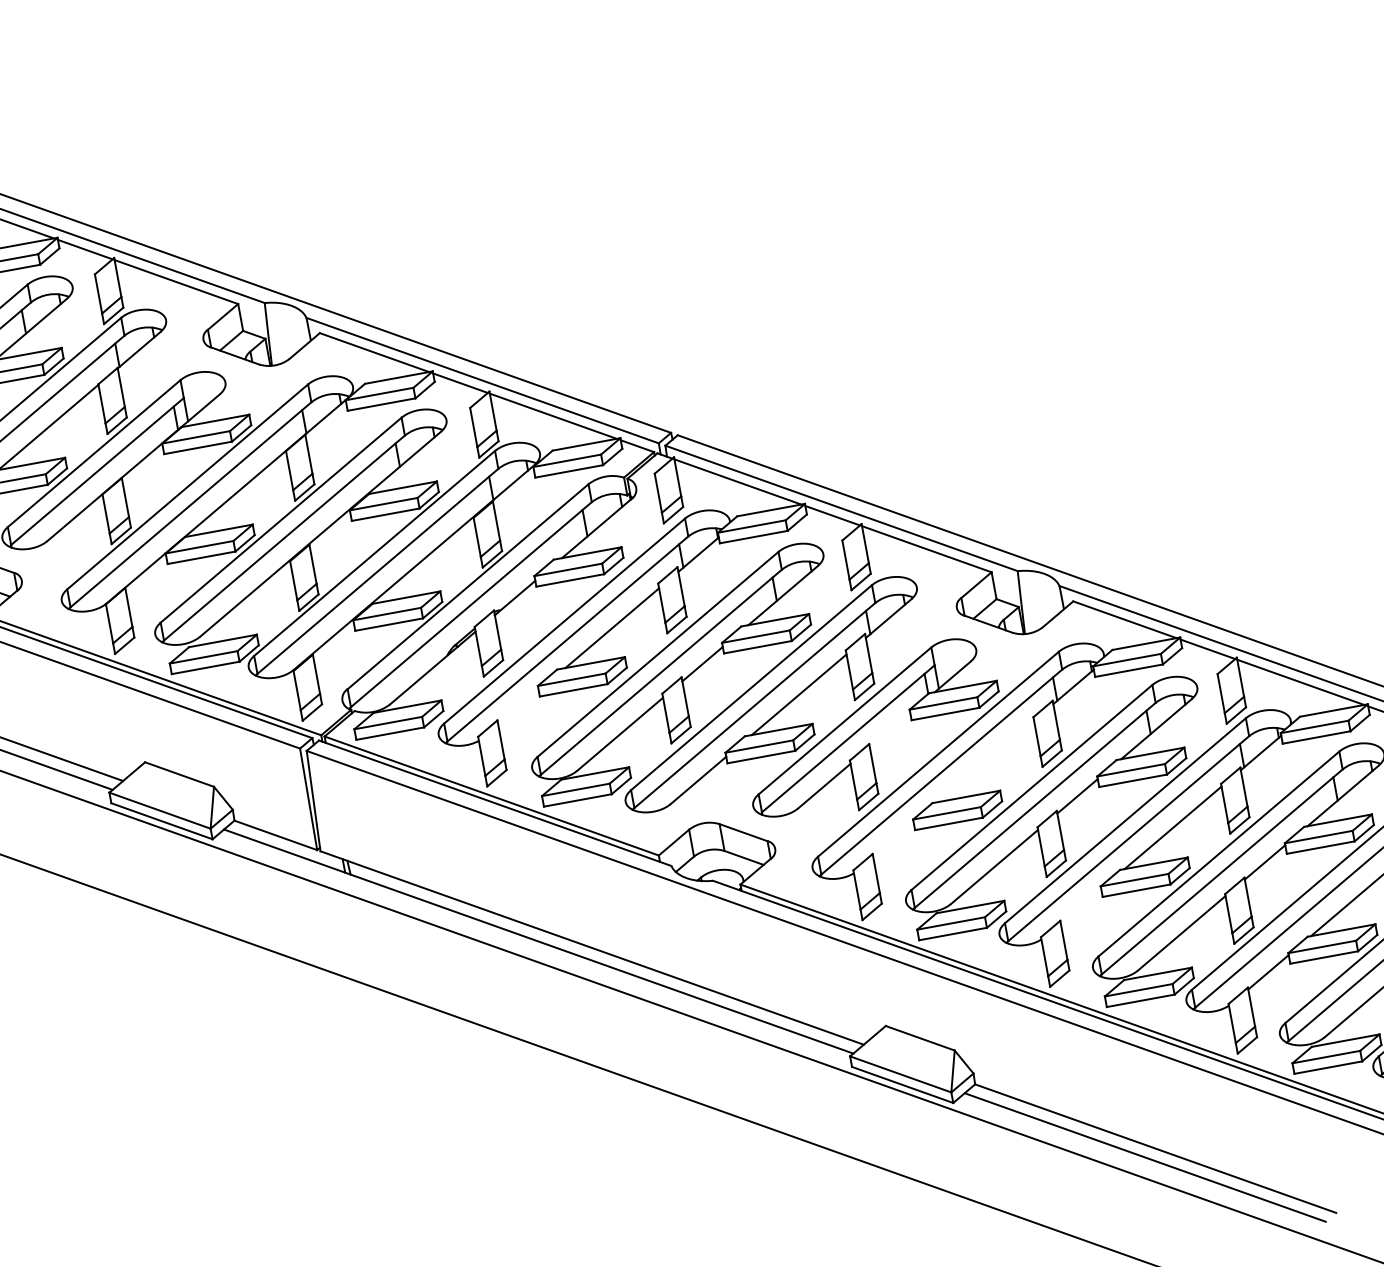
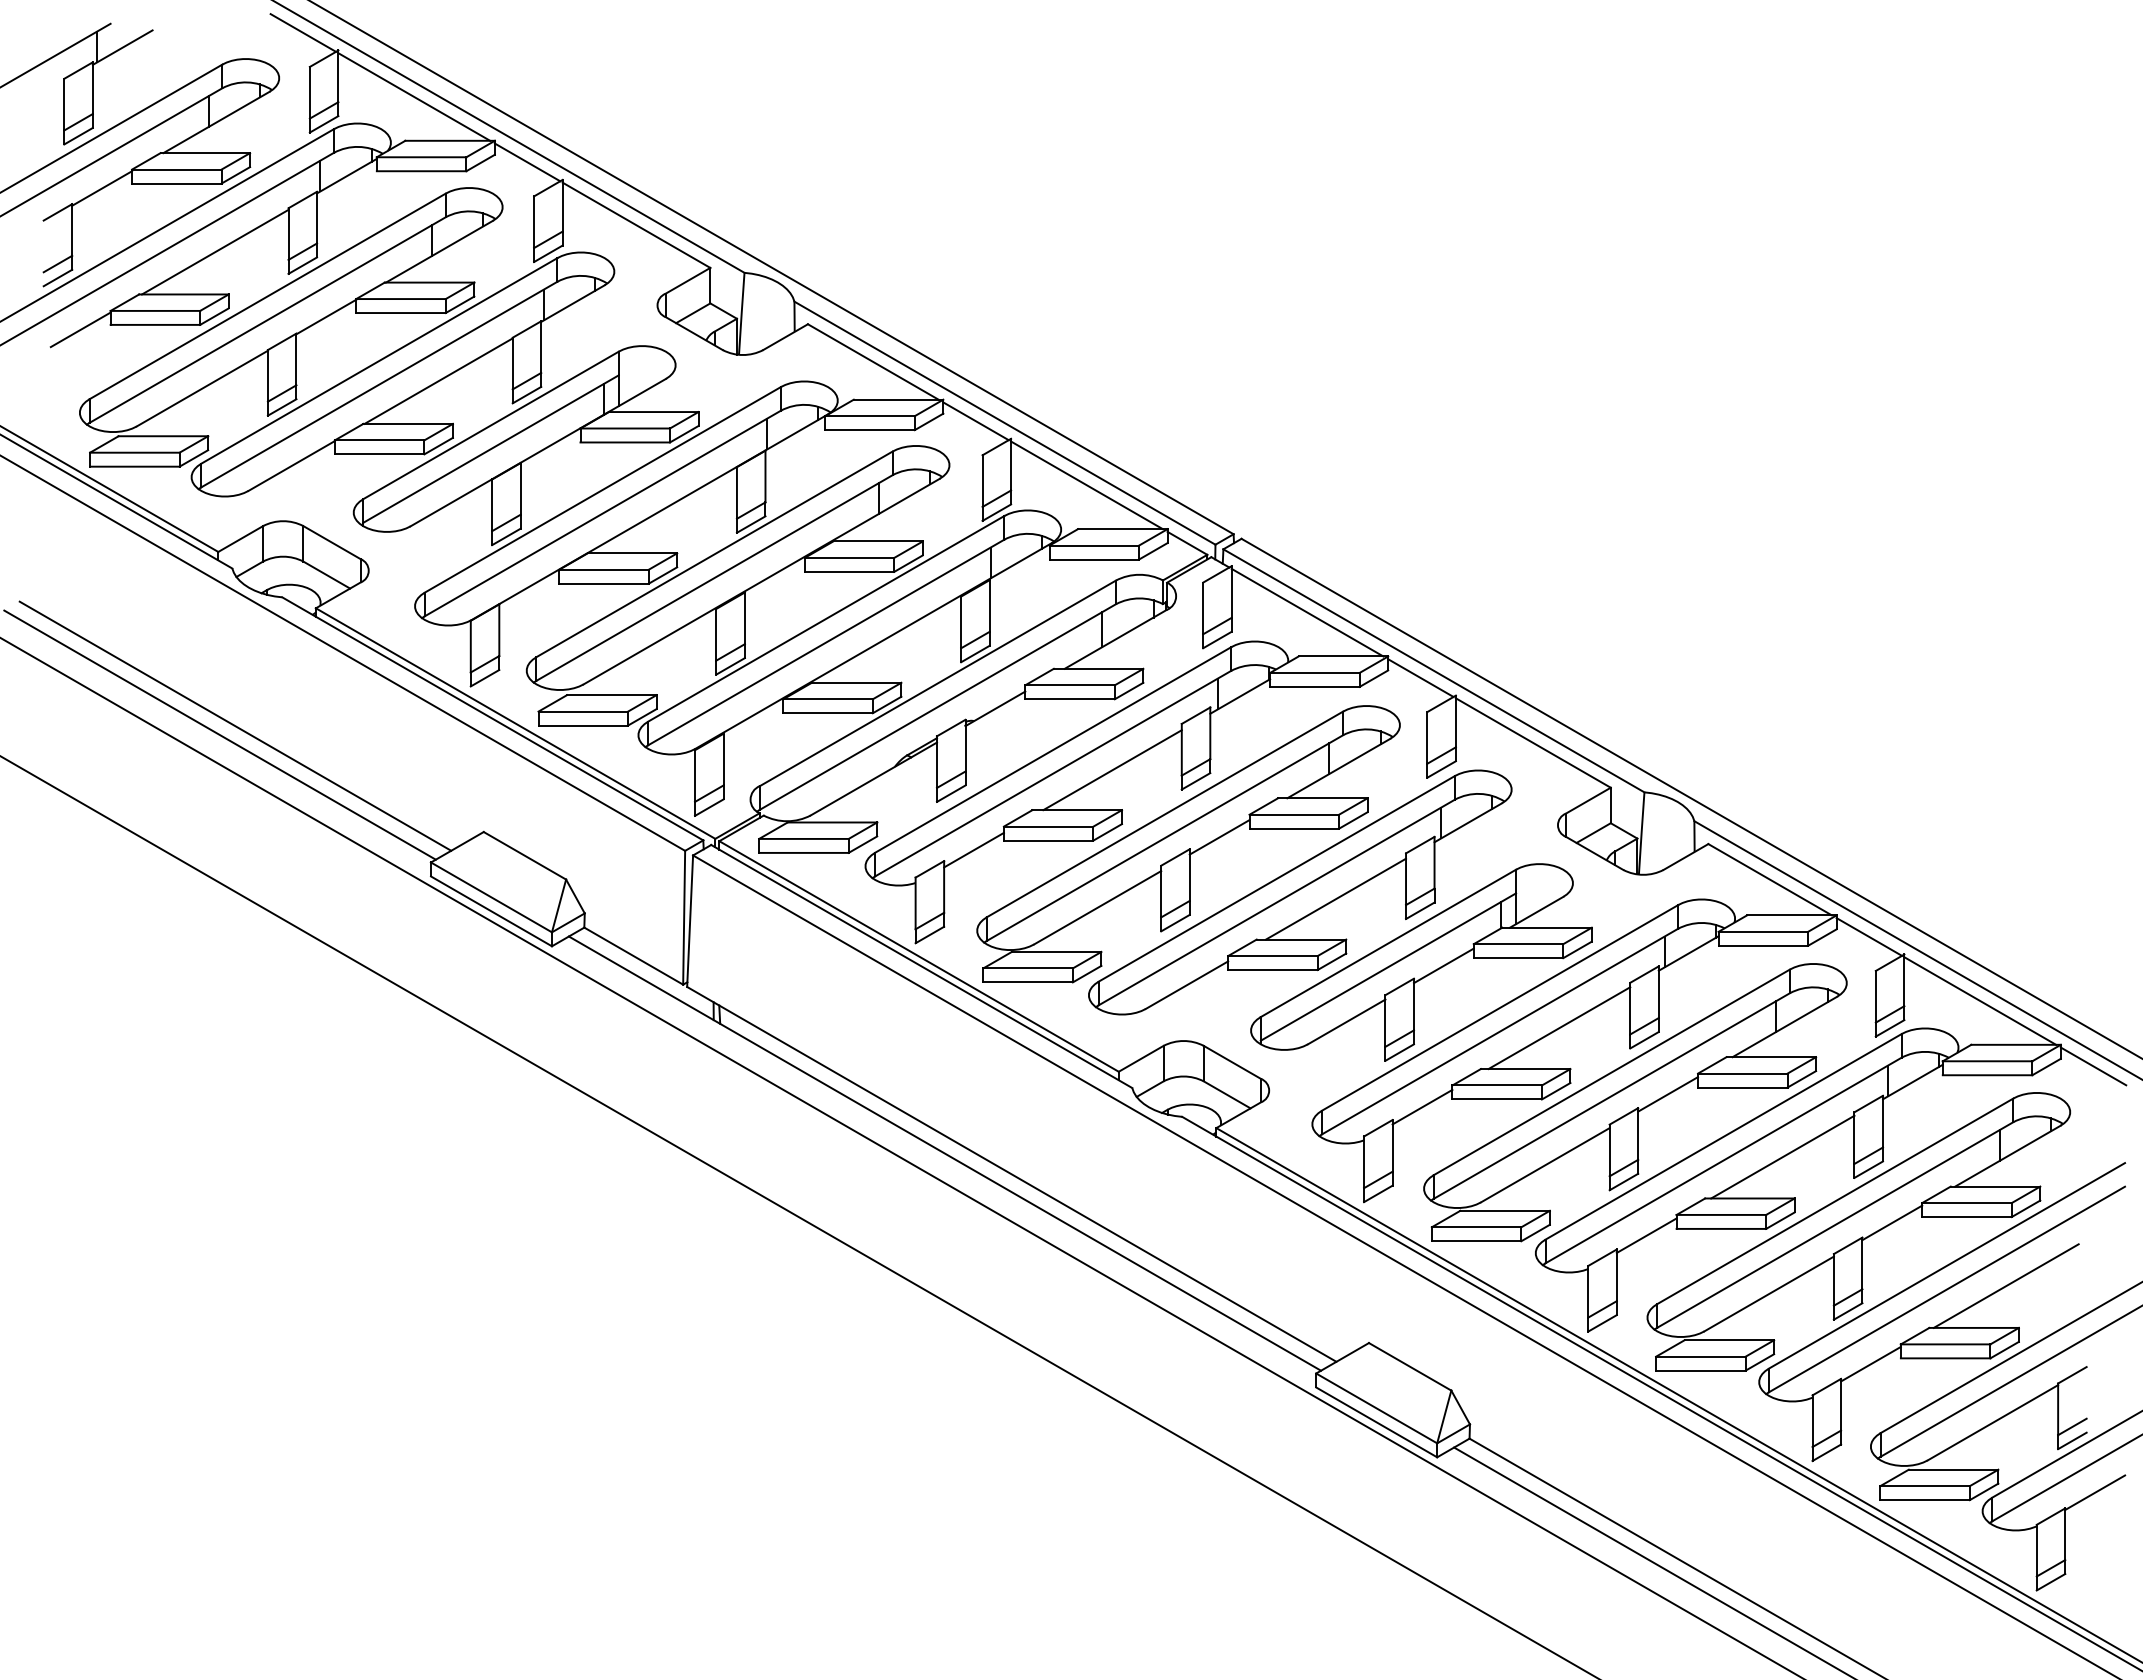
line: (518, 707) -> (973, 849), added
line: (889, 730) -> (1443, 965), added
line: (986, 761) -> (1559, 1028), added
line: (893, 839) -> (1422, 1106), added
line: (1080, 906) -> (1646, 1235), added

